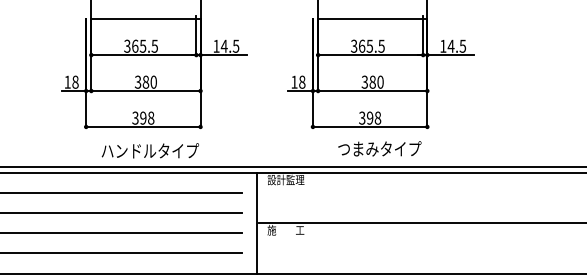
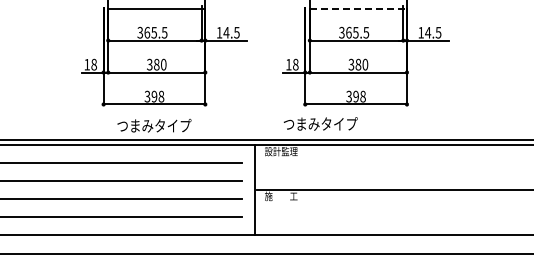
line: (372, 19) -> (358, 8), solid -> dashed
text: (379, 148) -> (320, 123), moved
text: (150, 150) -> (160, 125), ハンドルタイプ -> つまみタイプ

